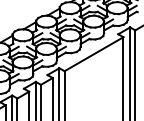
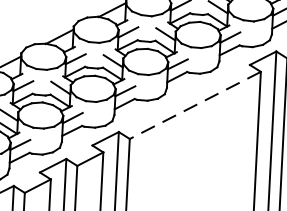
line: (94, 54) -> (196, 106), solid -> dashed

